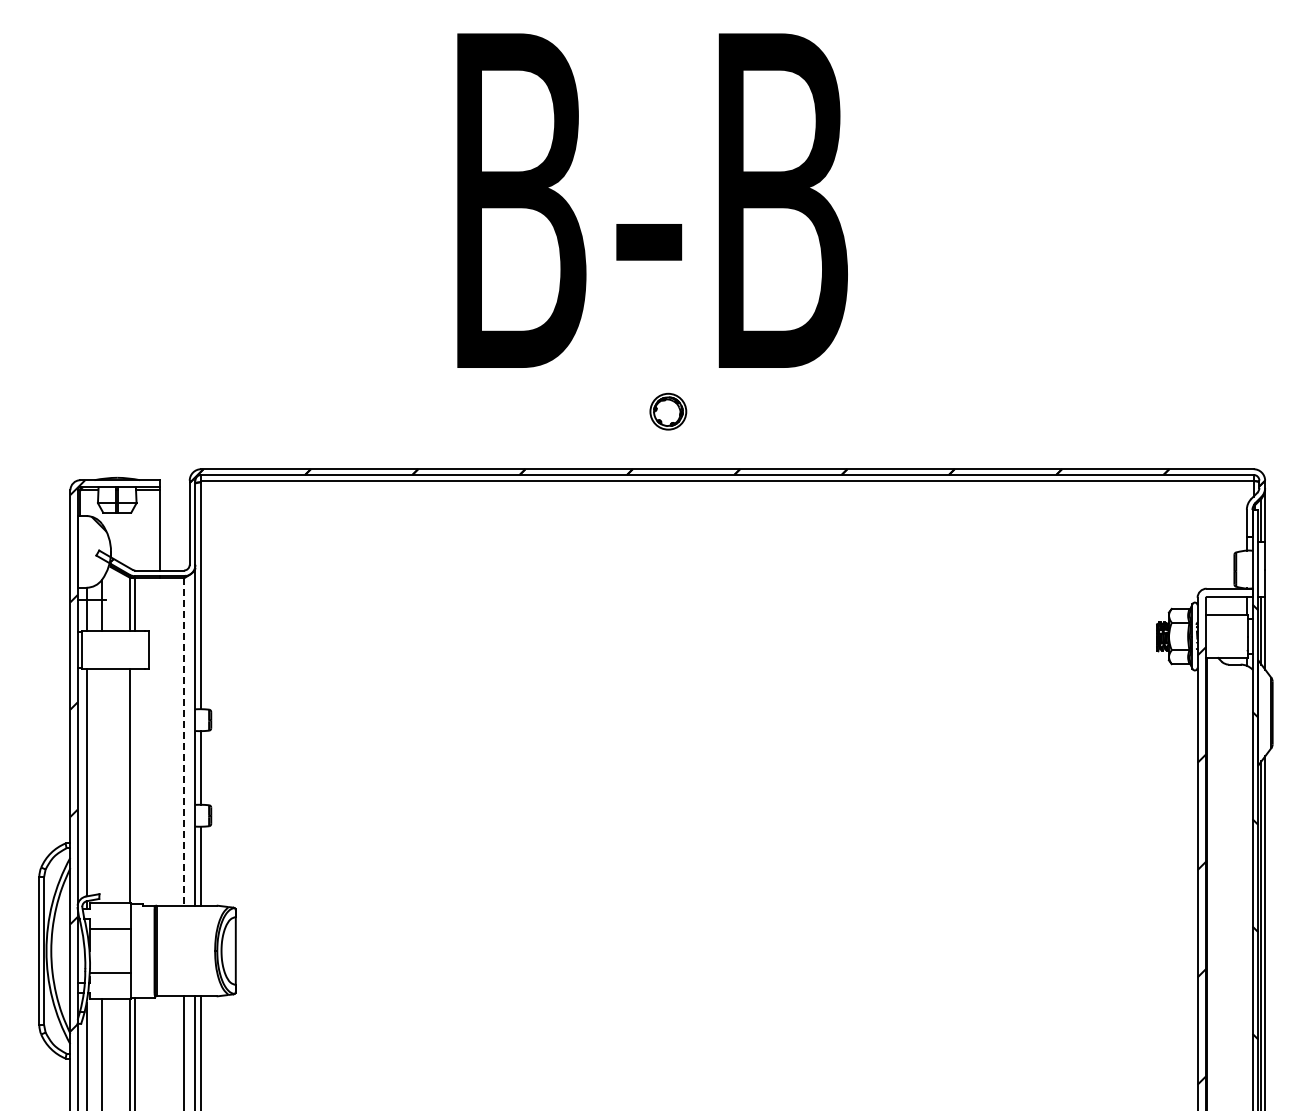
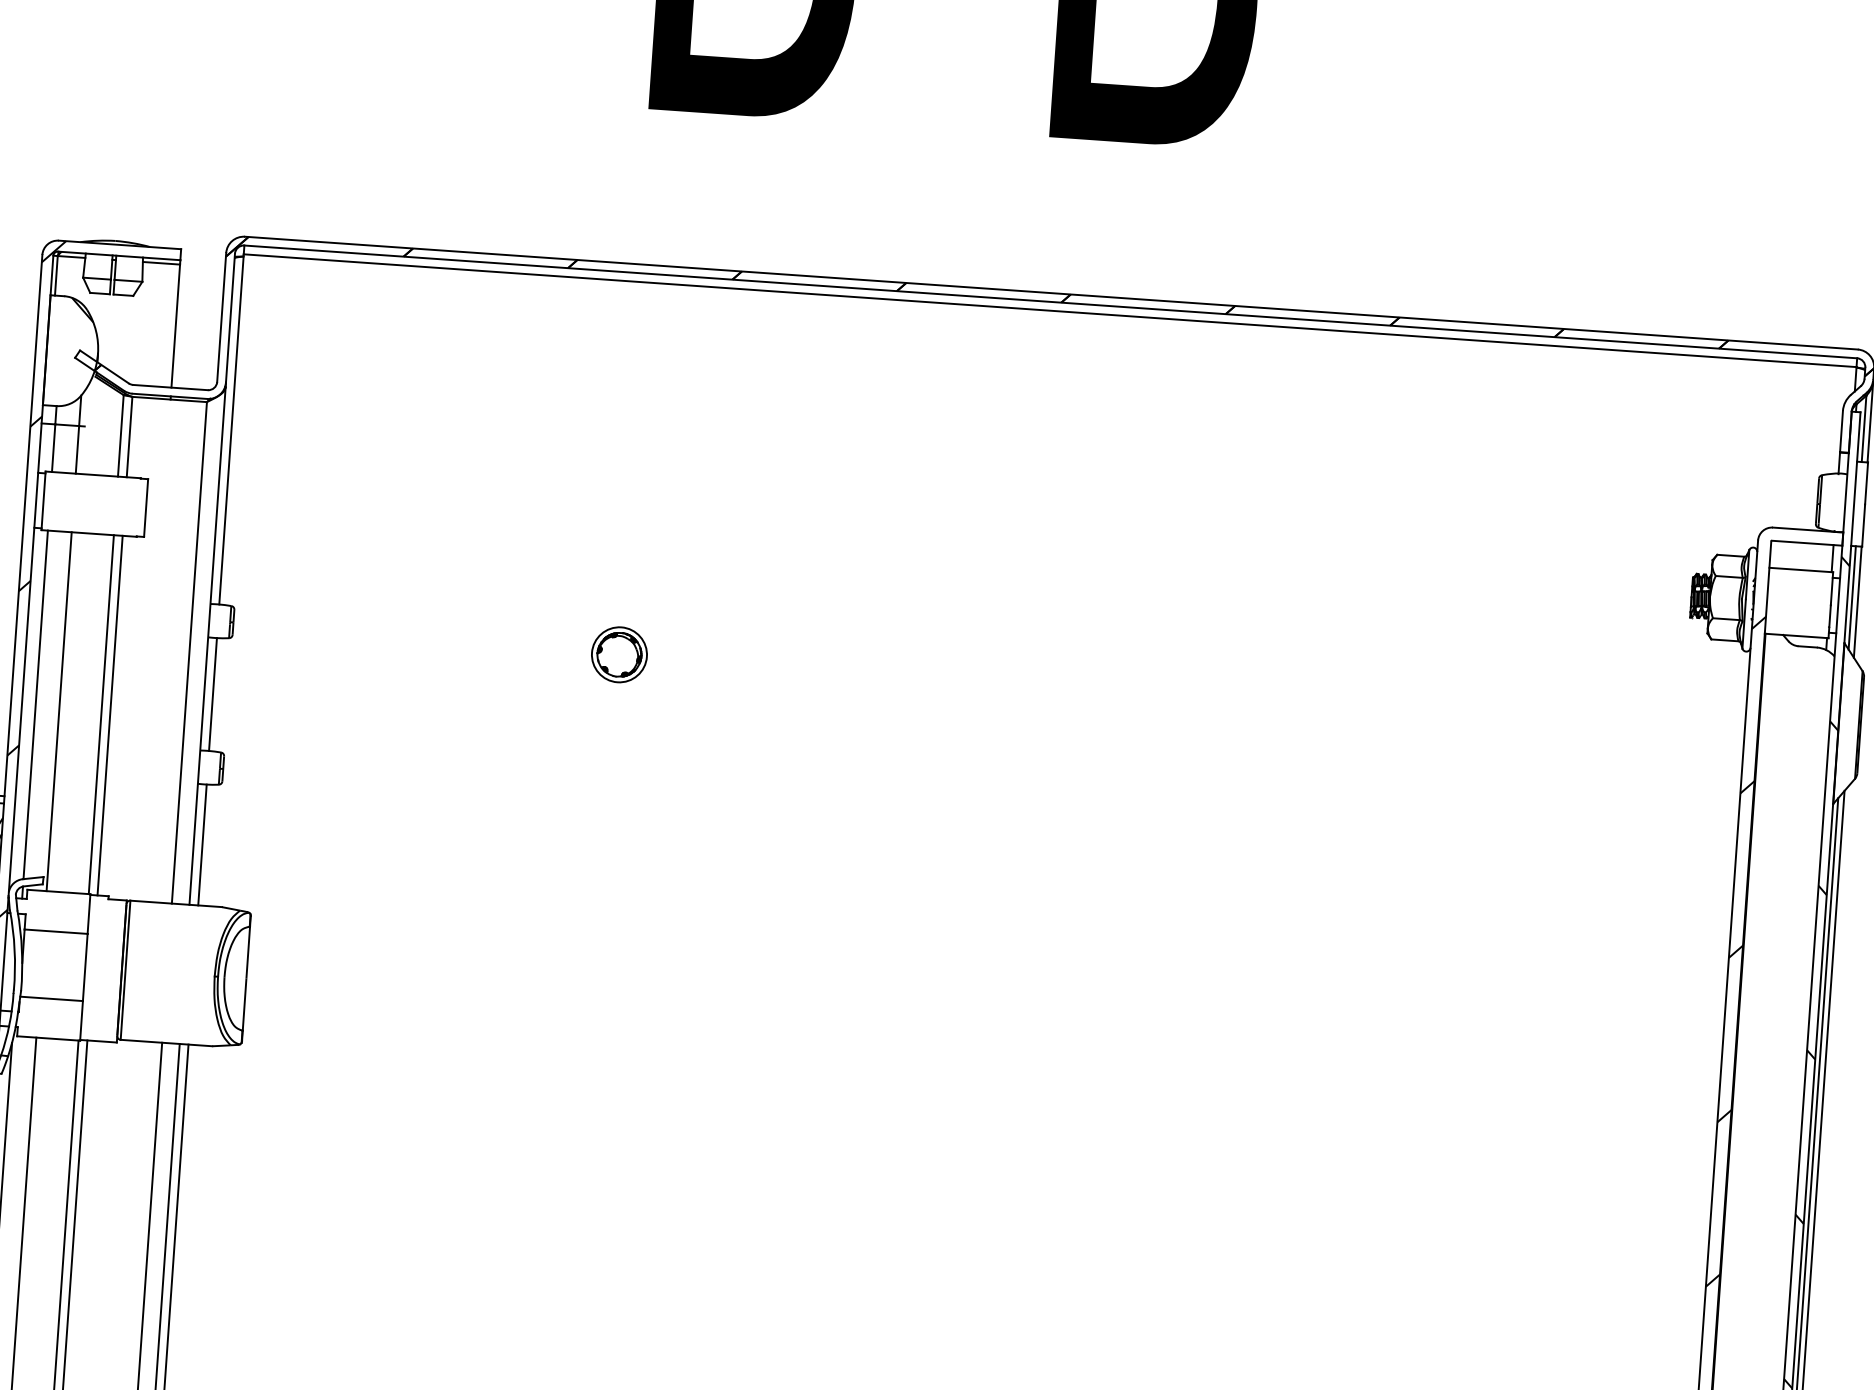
part: (668, 411) -> (619, 654), moved
line: (184, 741) -> (190, 652), dashed -> solid
line: (102, 786) -> (59, 712), added
line: (135, 786) -> (110, 715), added

